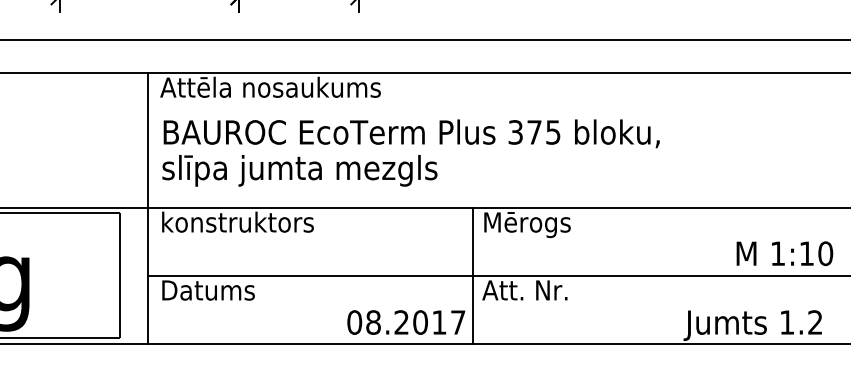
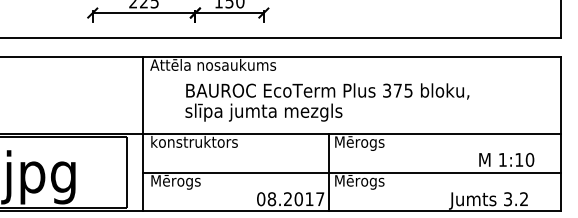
text: (411, 153) -> (327, 102), moved
text: (209, 293) -> (178, 182), Datums -> Mērogs
text: (526, 293) -> (359, 182), Att. Nr. -> Mērogs
text: (786, 323) -> (507, 199), 1.2 -> 3.2

